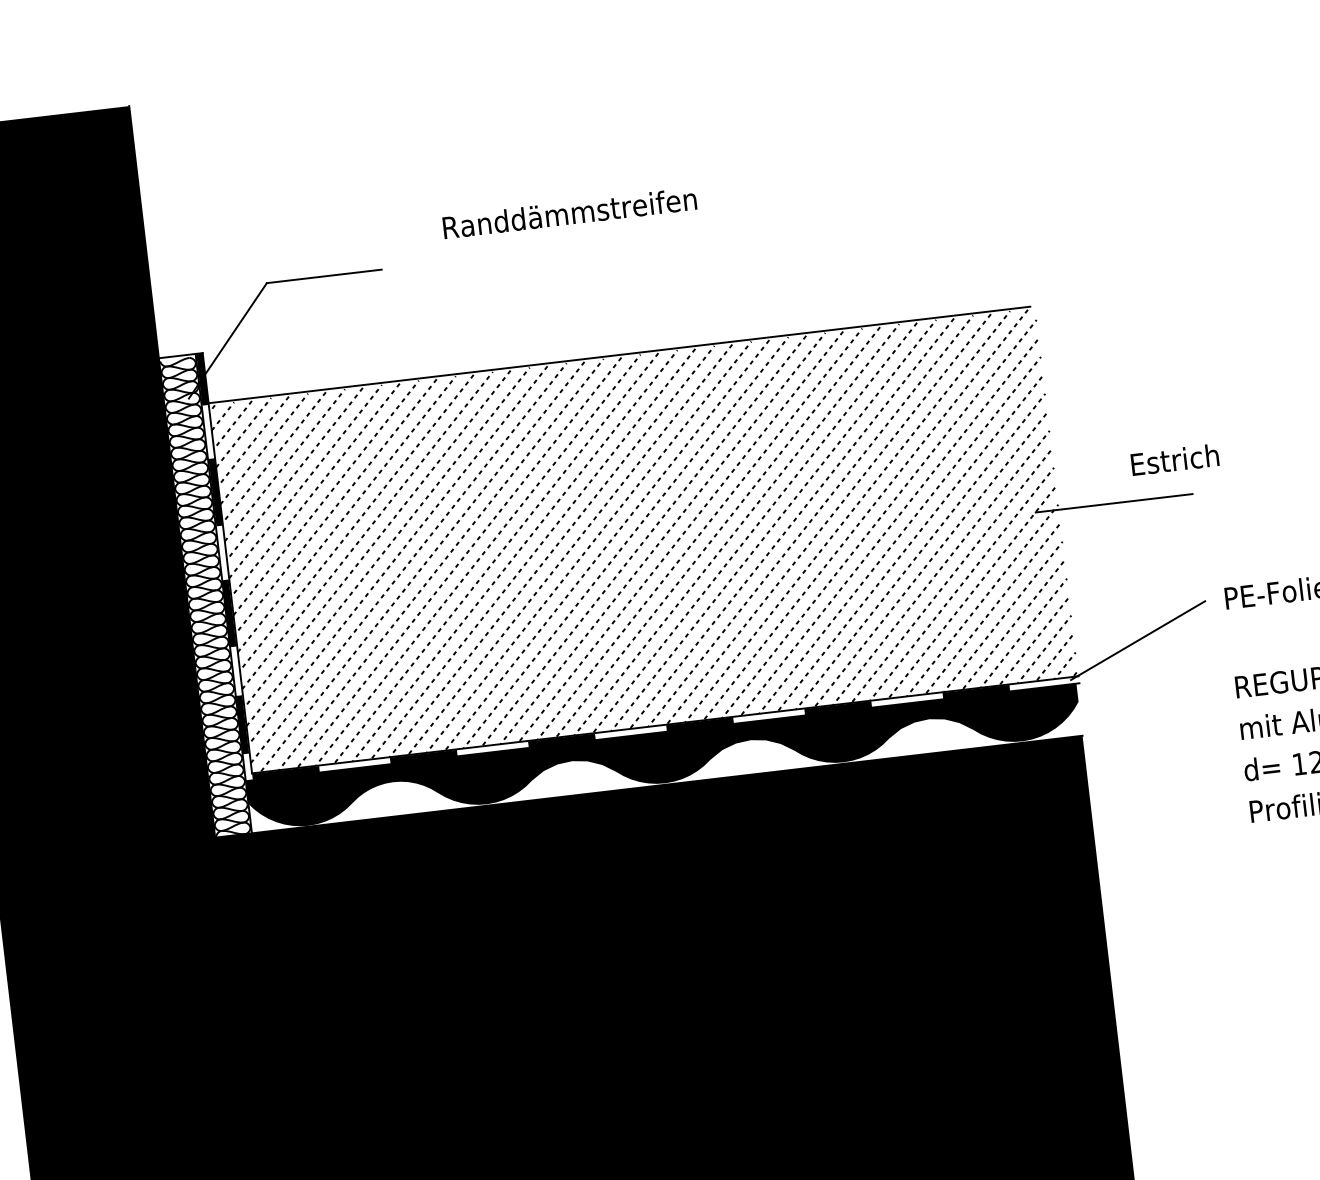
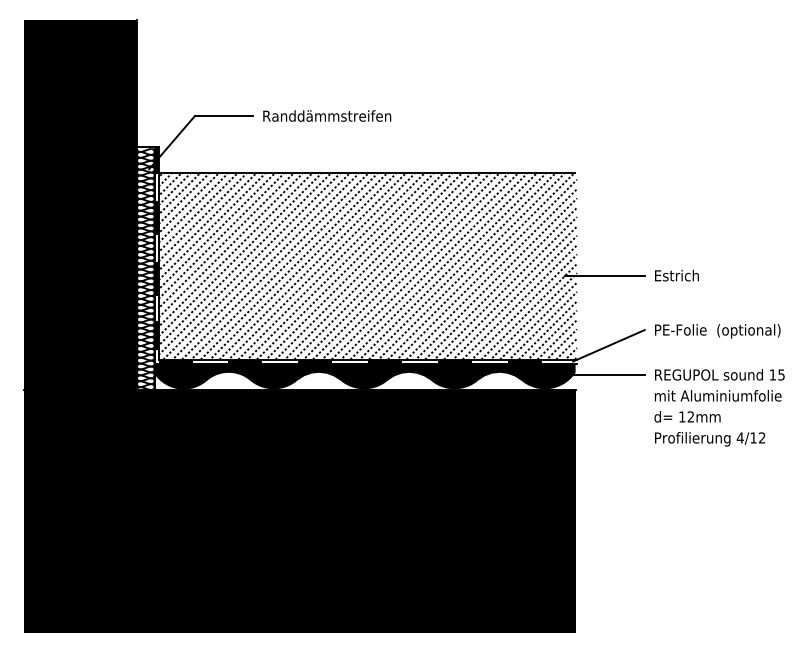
text: (570, 212) -> (327, 115), moved
text: (1174, 459) -> (676, 275), moved
line: (1137, 698) -> (605, 374), added

